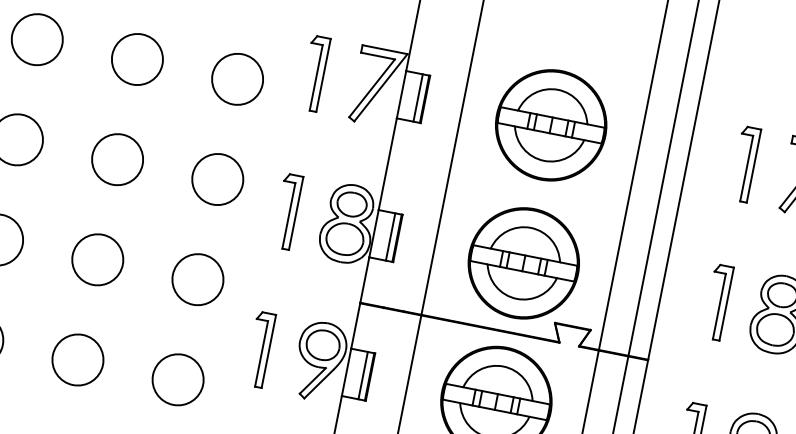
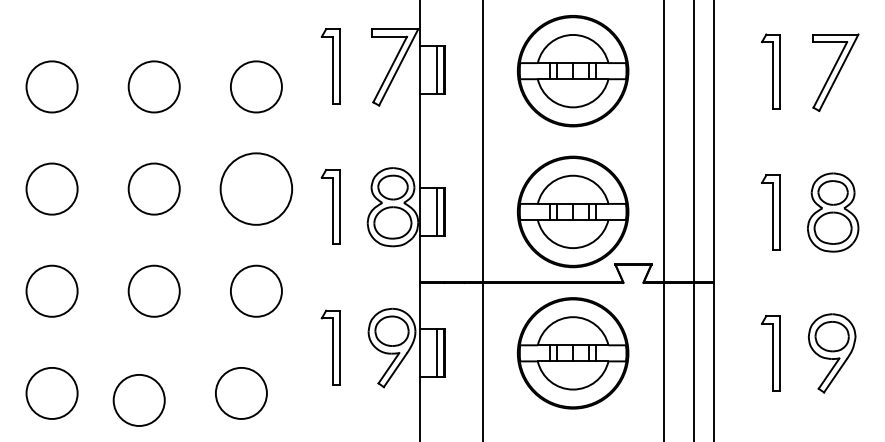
circle: (217, 178) -> (255, 188), size x1.4
circle: (77, 359) -> (138, 400), moved
circle: (178, 379) -> (241, 393), moved

